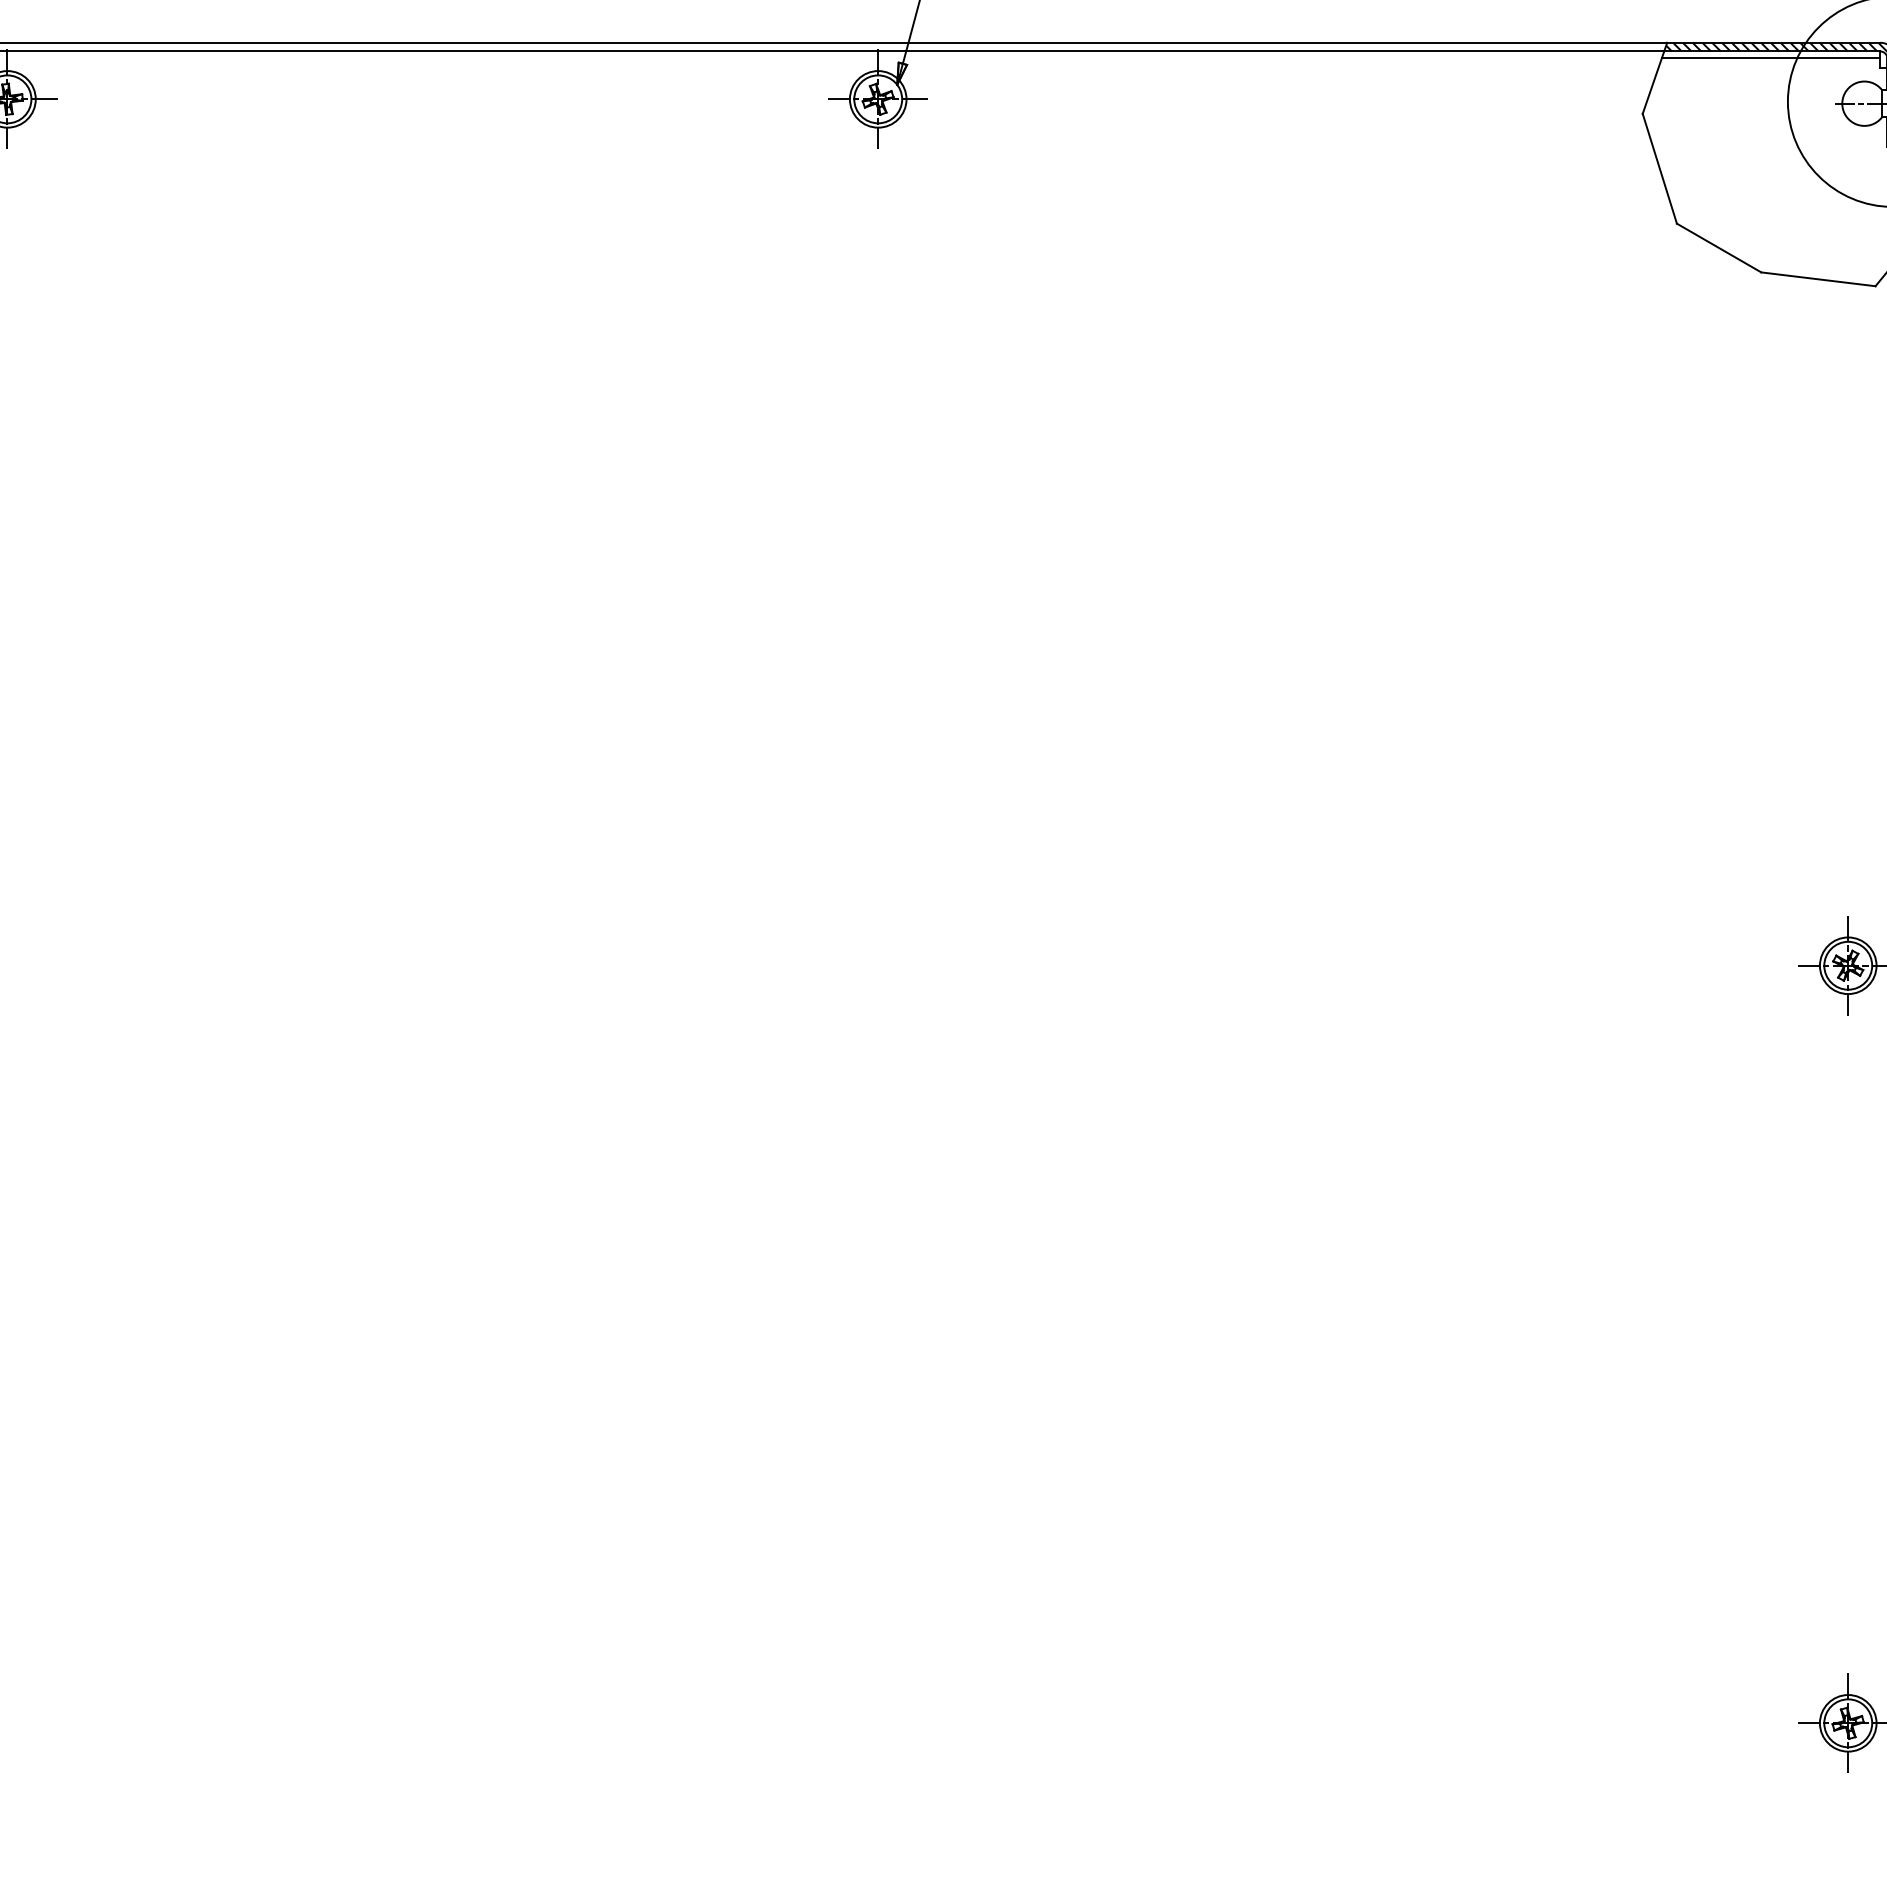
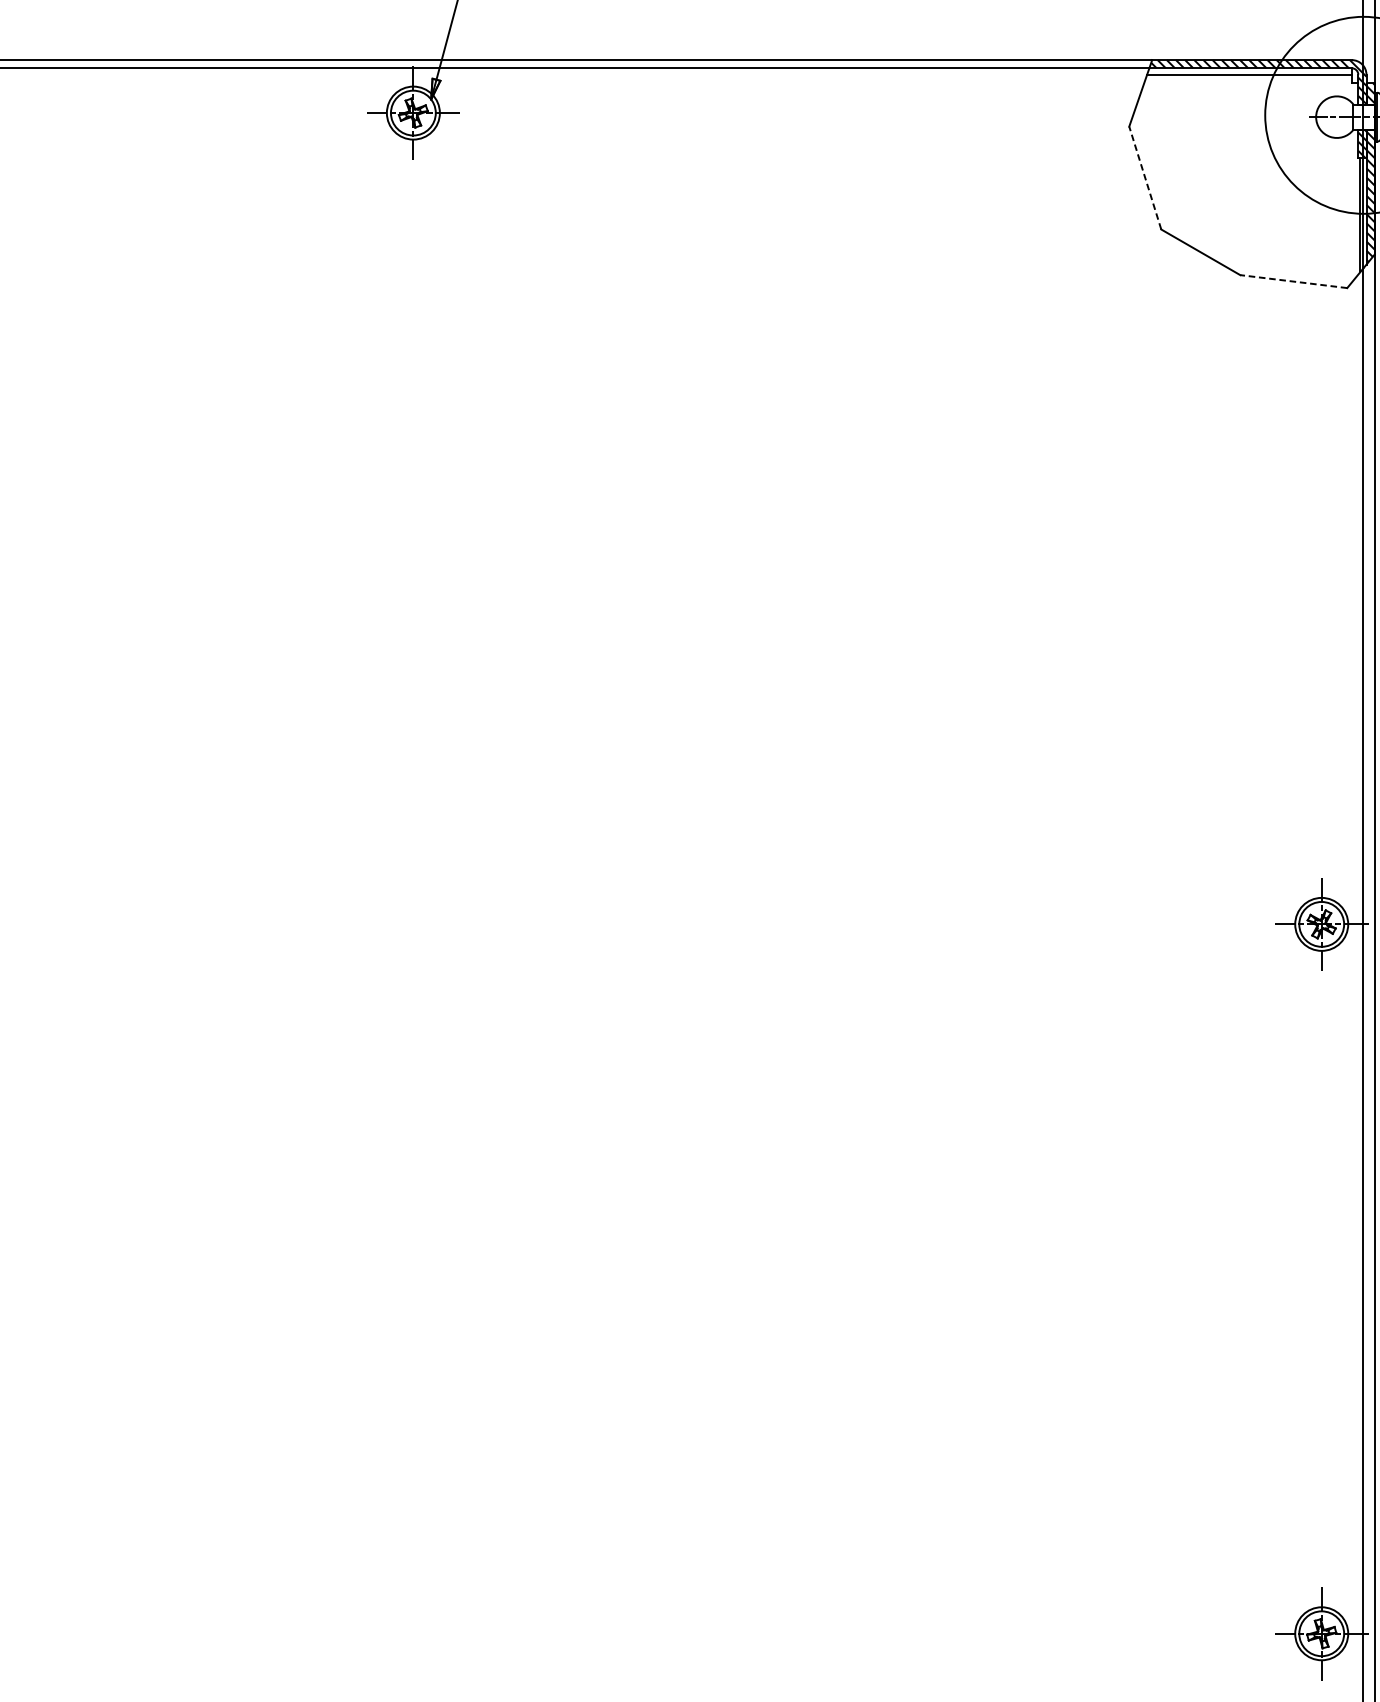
line: (1659, 168) -> (1144, 177), solid -> dashed
line: (1818, 279) -> (1293, 281), solid -> dashed

